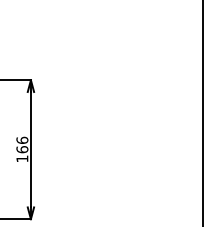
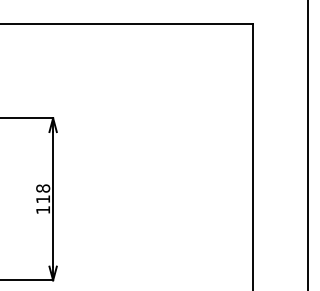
text: (22, 144) -> (43, 193), 166 -> 118

